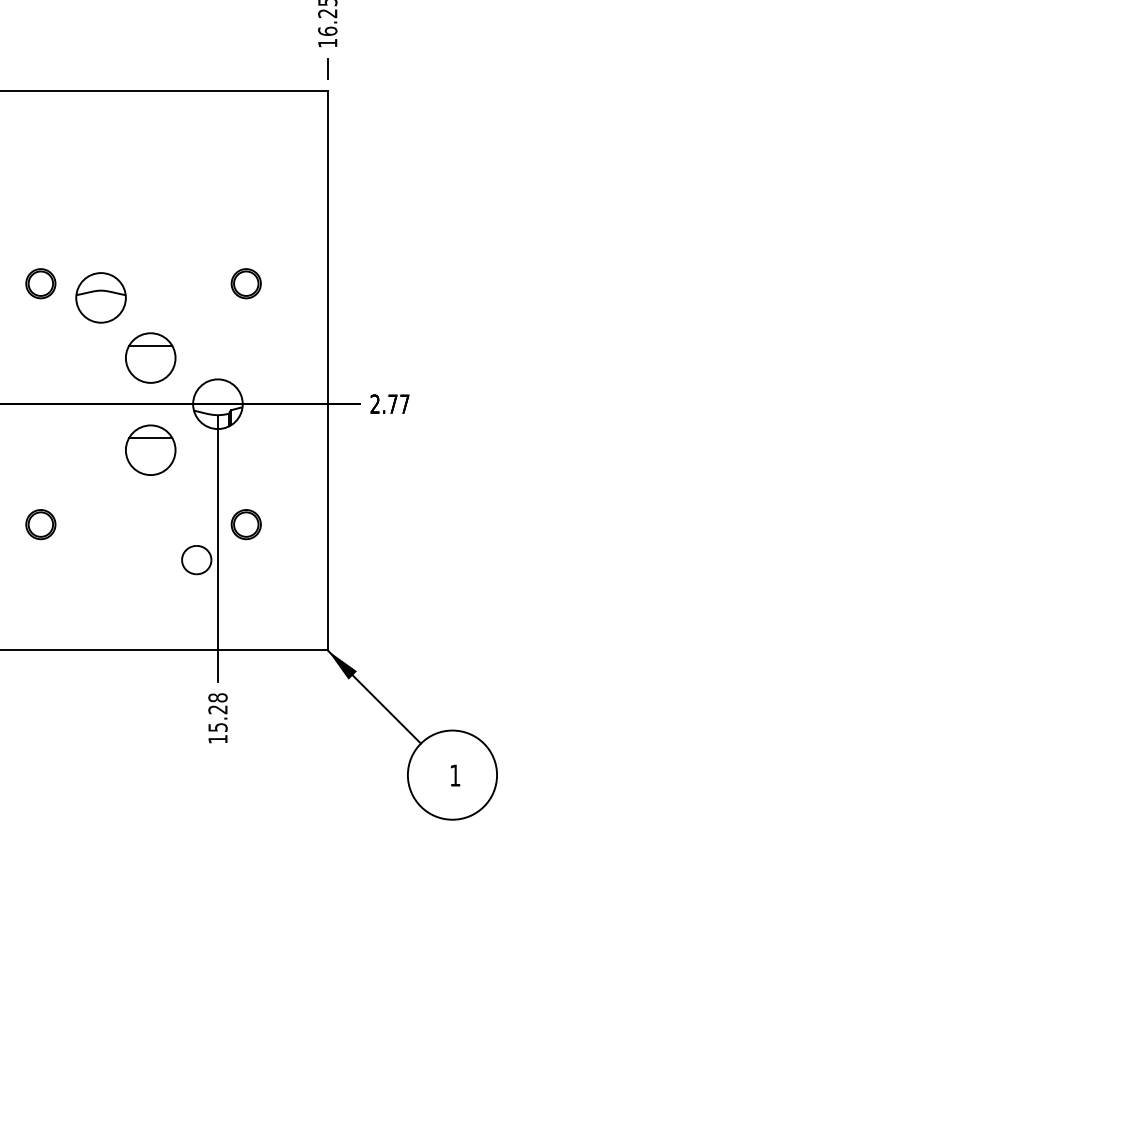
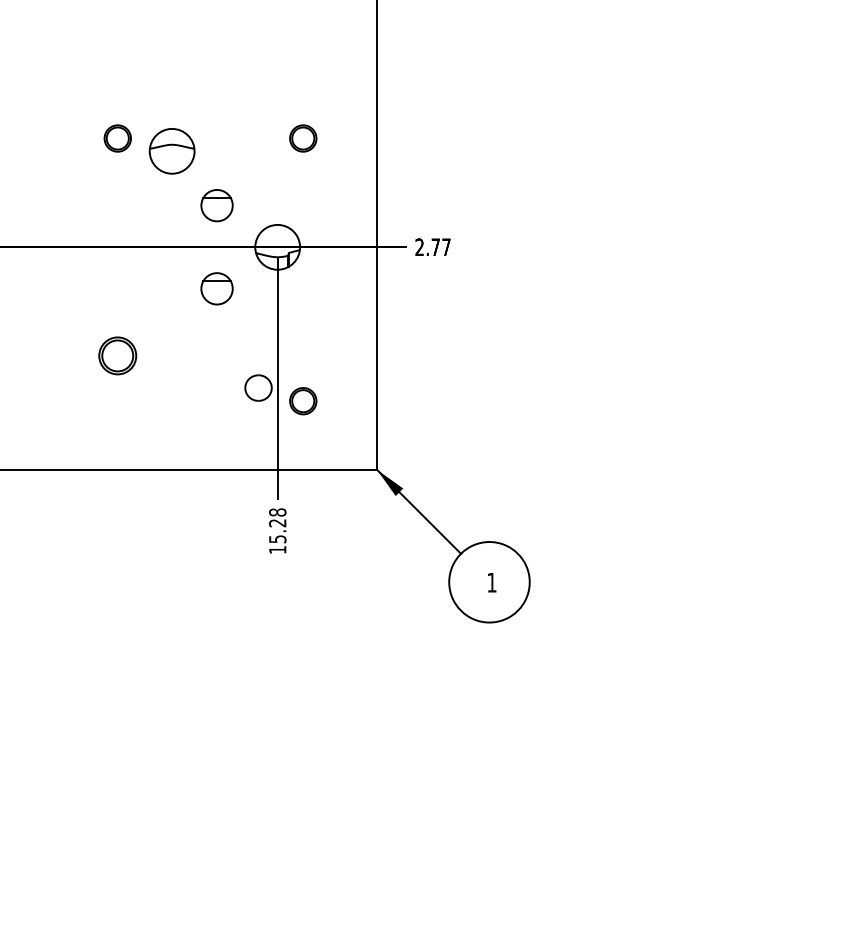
part: (150, 357) -> (216, 205), size x0.7
part: (150, 449) -> (216, 288), size x0.7
part: (40, 524) -> (117, 355), size x1.4
part: (245, 524) -> (302, 401), moved

